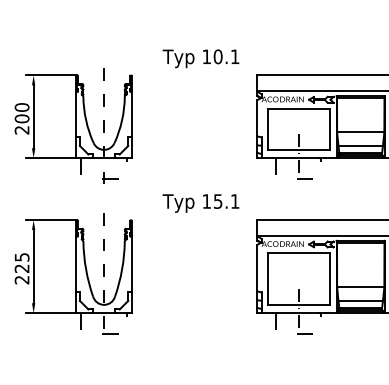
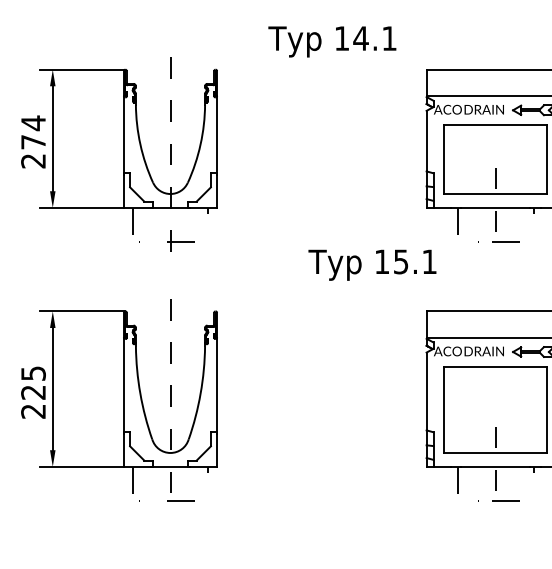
text: (217, 56) -> (359, 37), 10.1 -> 14.1
text: (21, 112) -> (32, 131), 200 -> 274
text: (200, 203) -> (371, 265), moved

